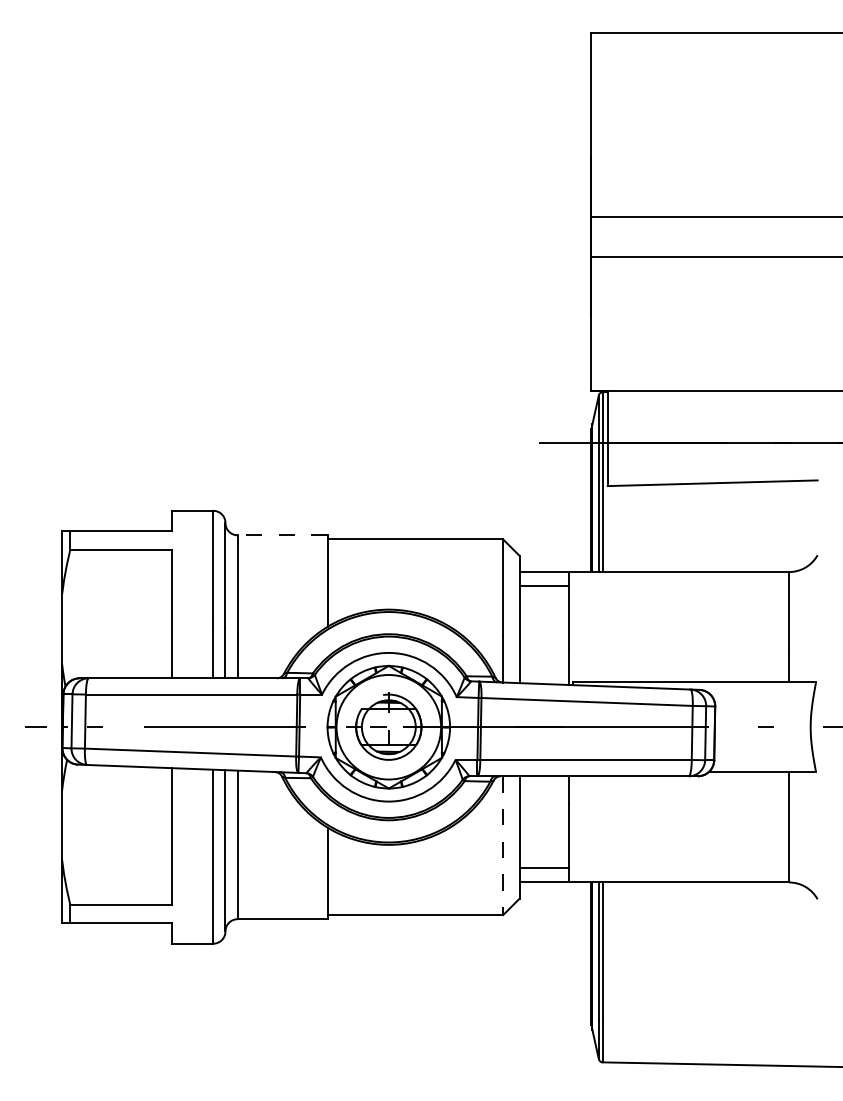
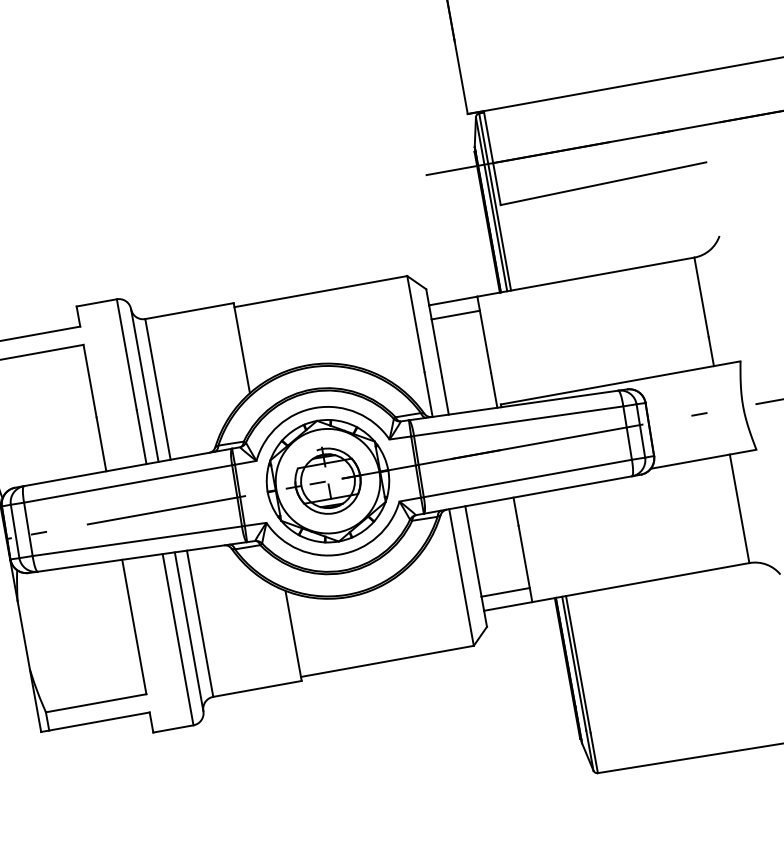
line: (282, 535) -> (189, 311), dashed -> solid
line: (503, 846) -> (461, 578), dashed -> solid

